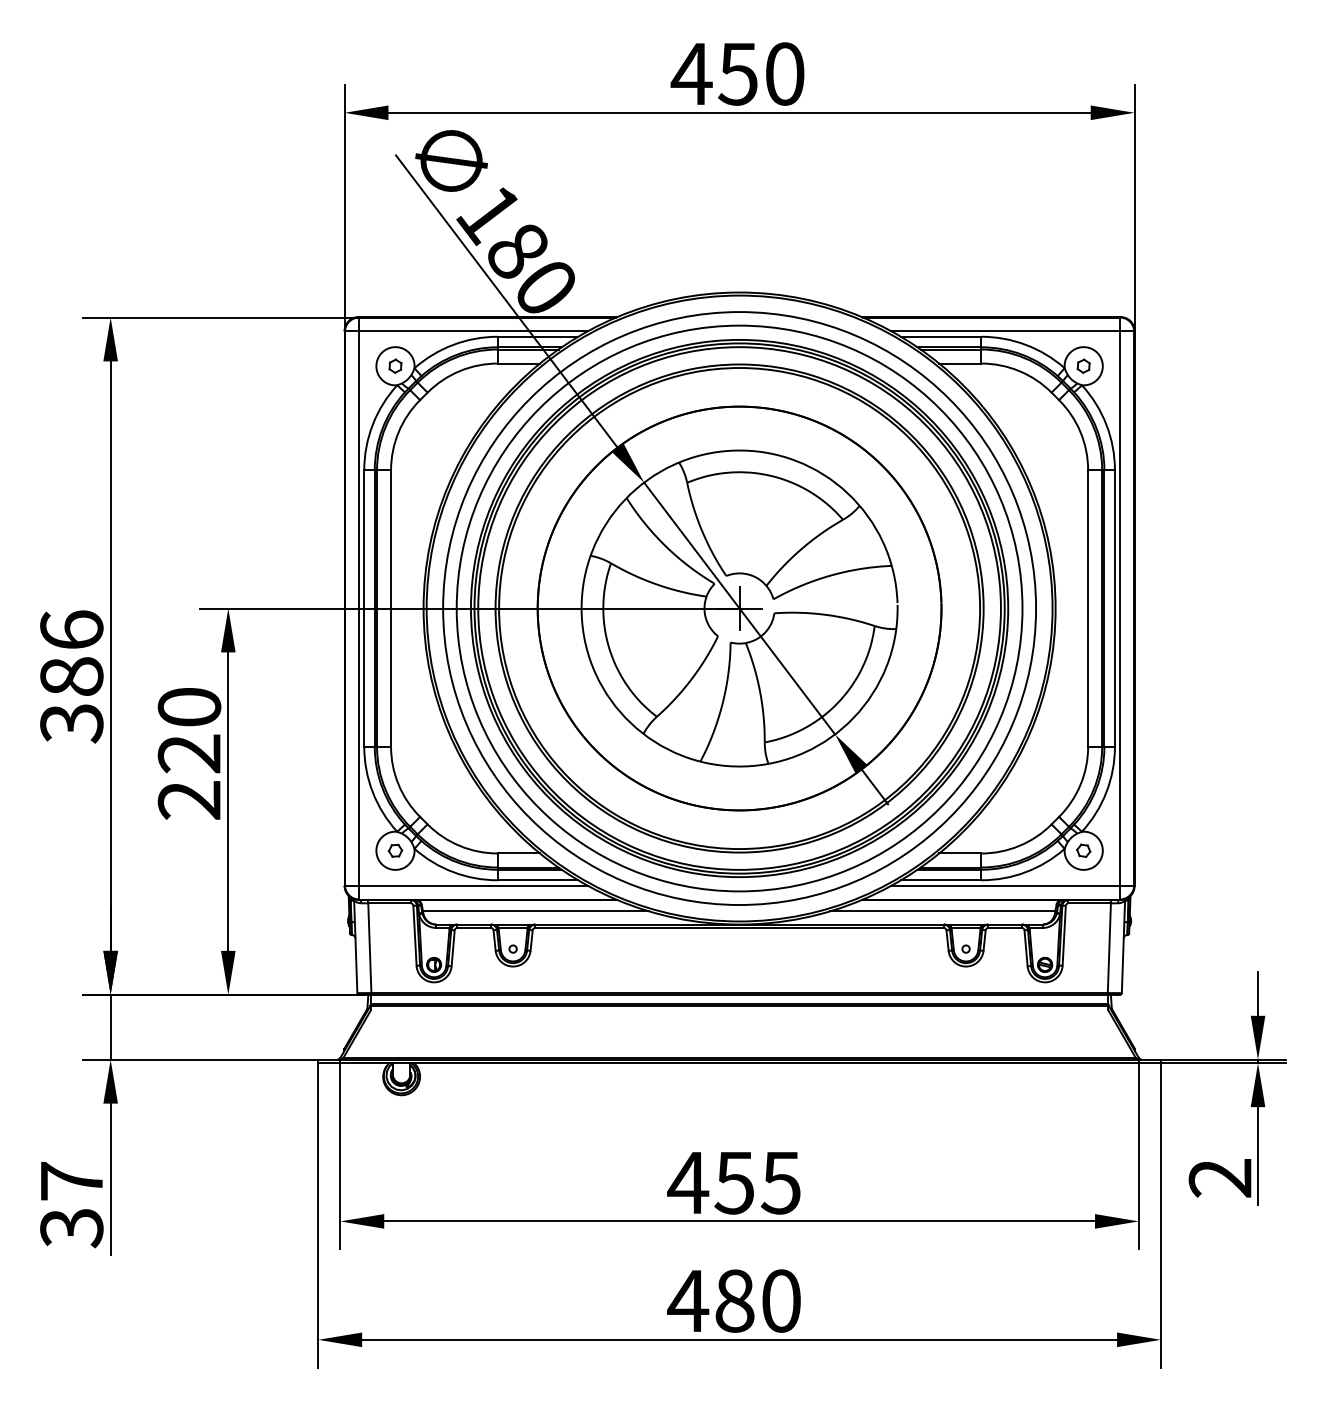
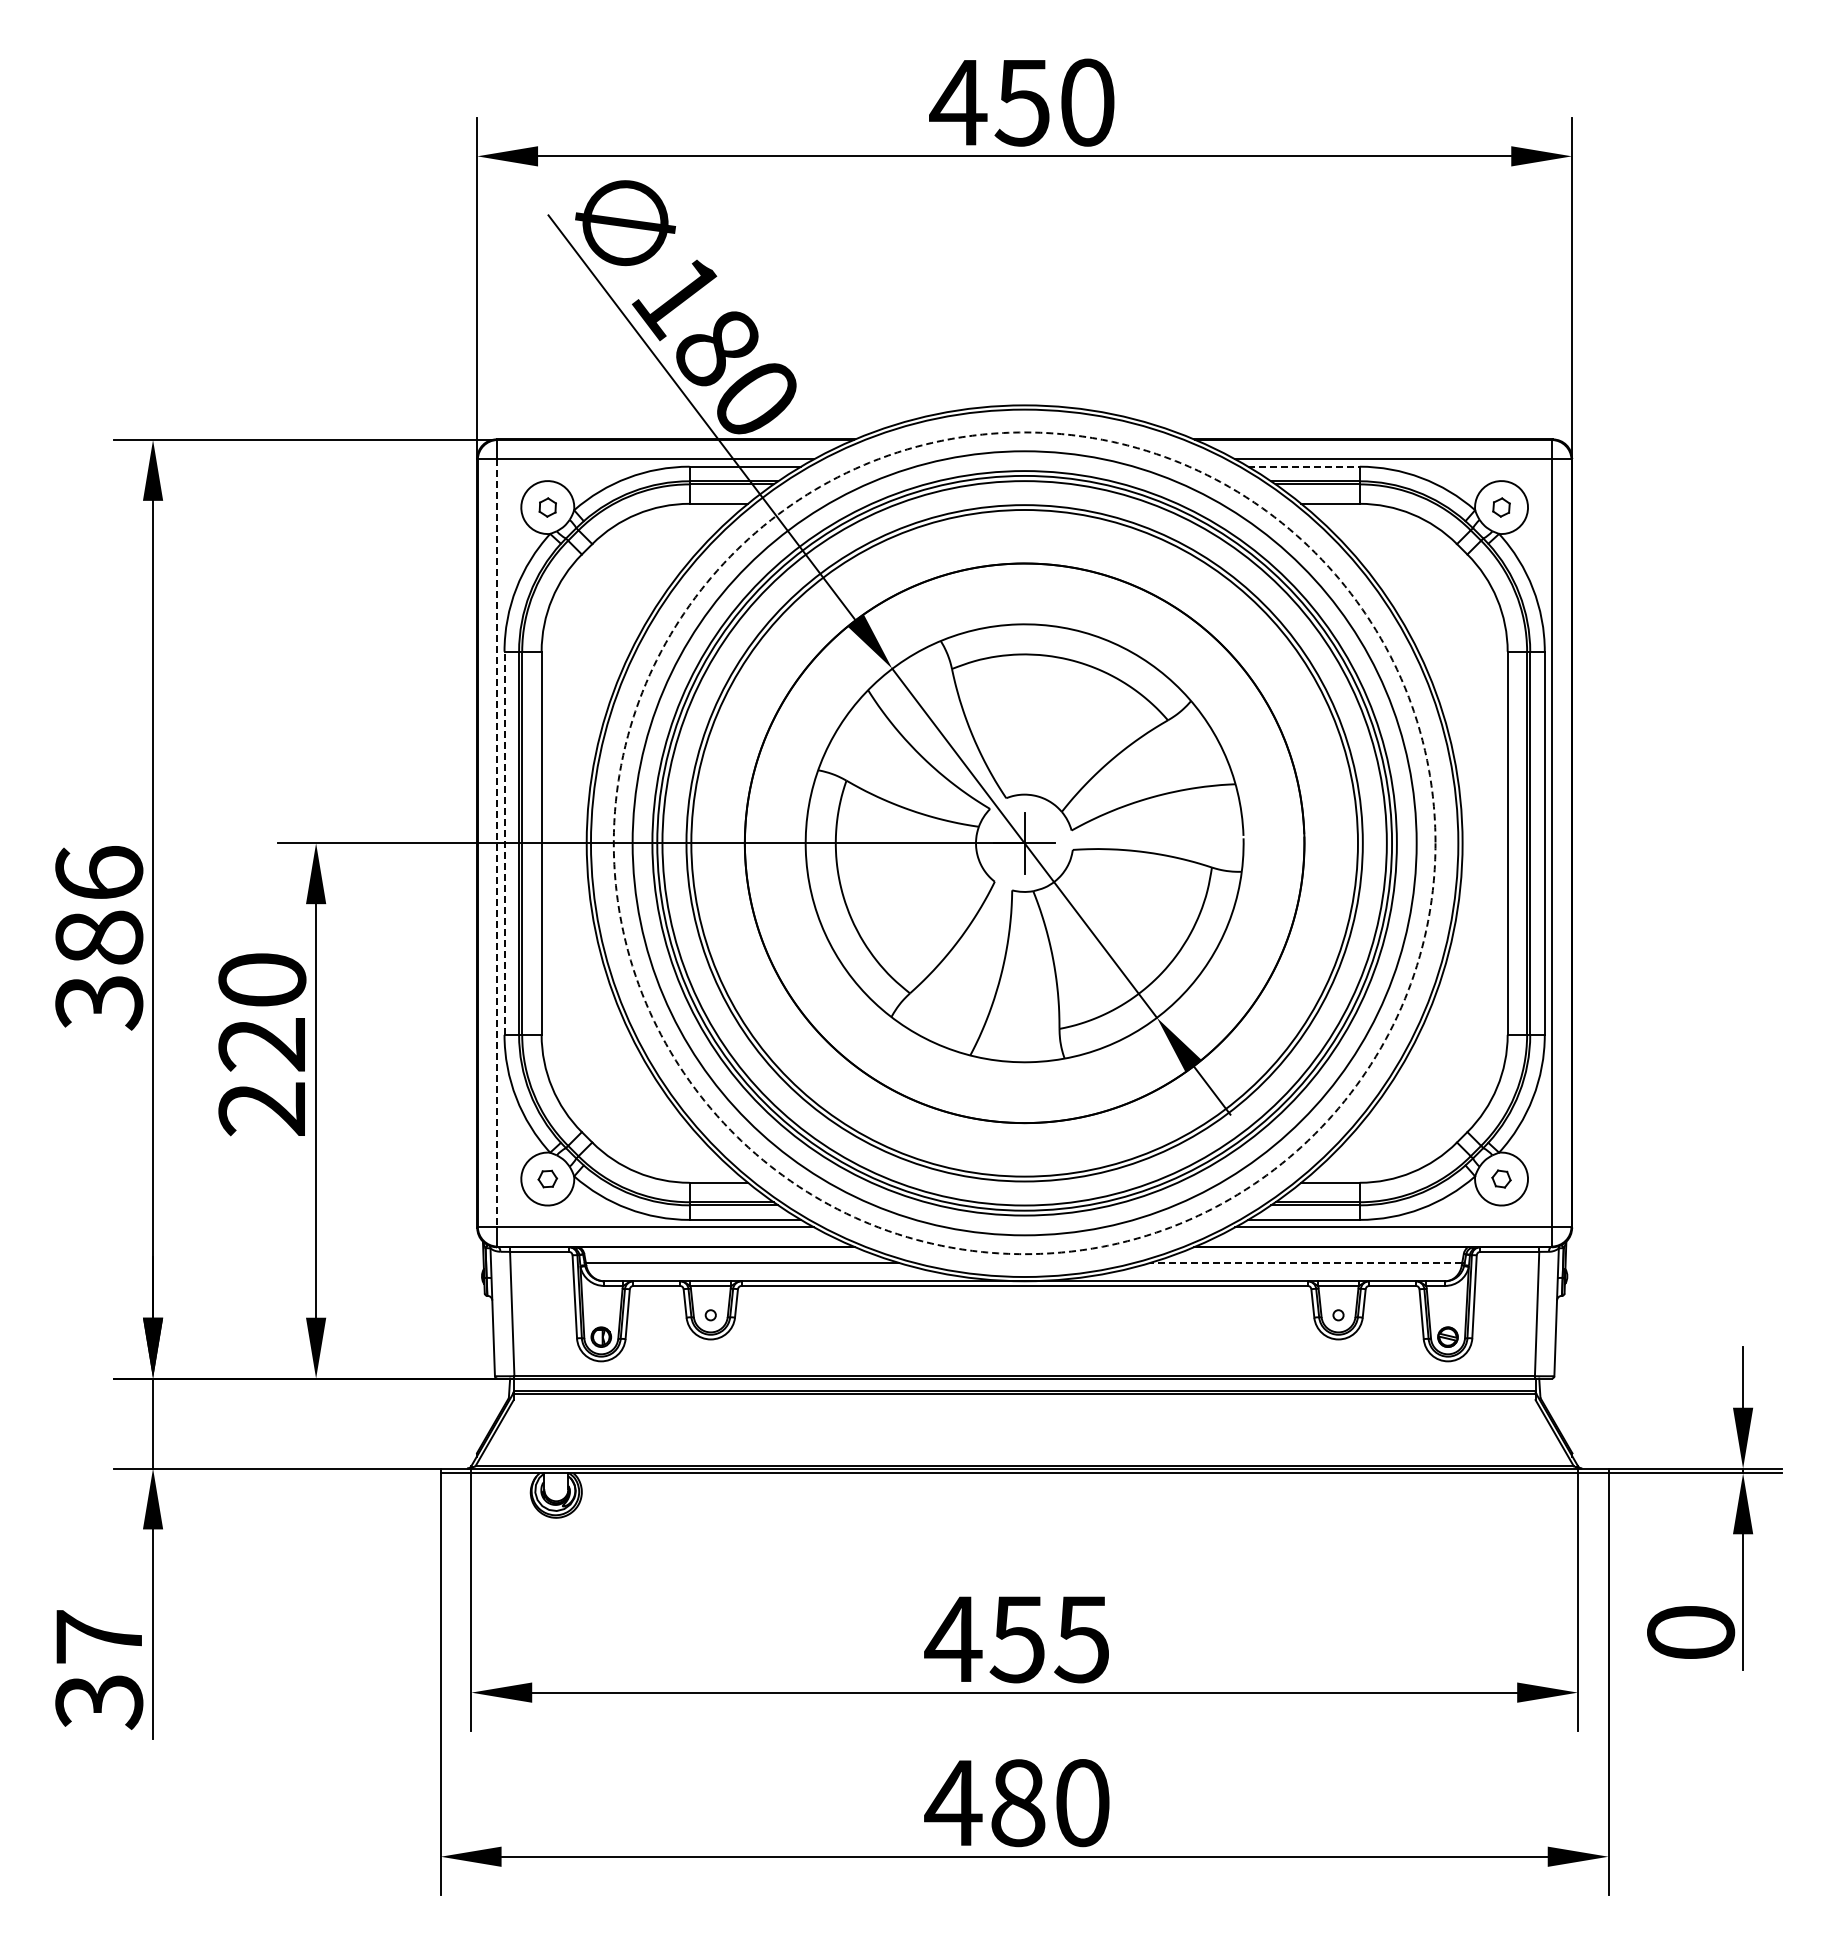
line: (940, 336) -> (1303, 466), solid -> dashed
line: (359, 608) -> (497, 843), solid -> dashed
line: (364, 608) -> (504, 843), solid -> dashed
circle: (739, 608) -> (1024, 843), solid -> dashed
line: (942, 911) -> (1306, 1262), solid -> dashed
text: (1220, 1178) -> (1691, 1632), 2 -> 0

